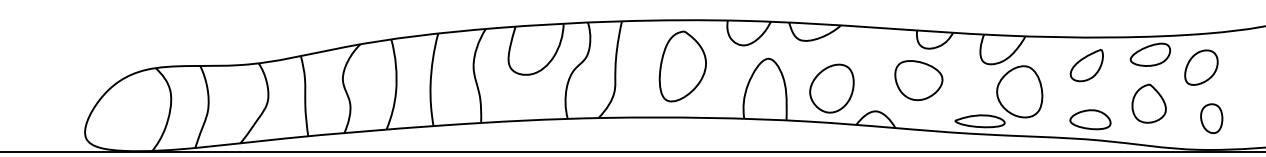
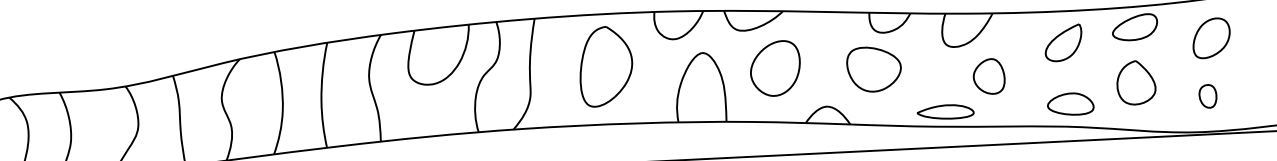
part: (1201, 67) -> (1211, 38), moved
part: (831, 88) -> (774, 68), moved
part: (1019, 91) -> (988, 76), size x0.6
part: (1211, 118) -> (1207, 96), size x0.7

